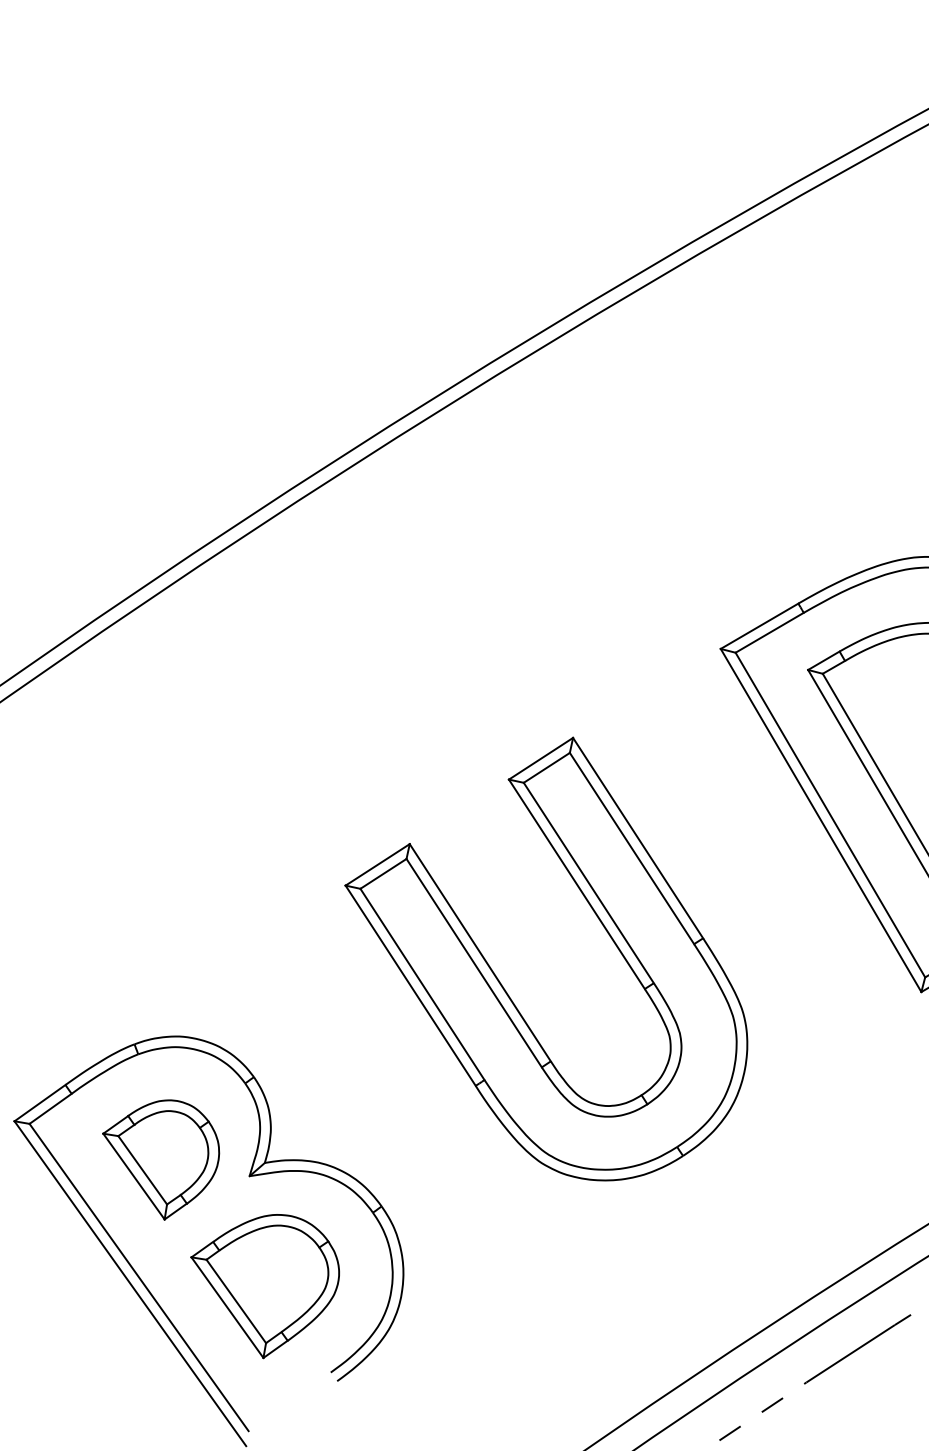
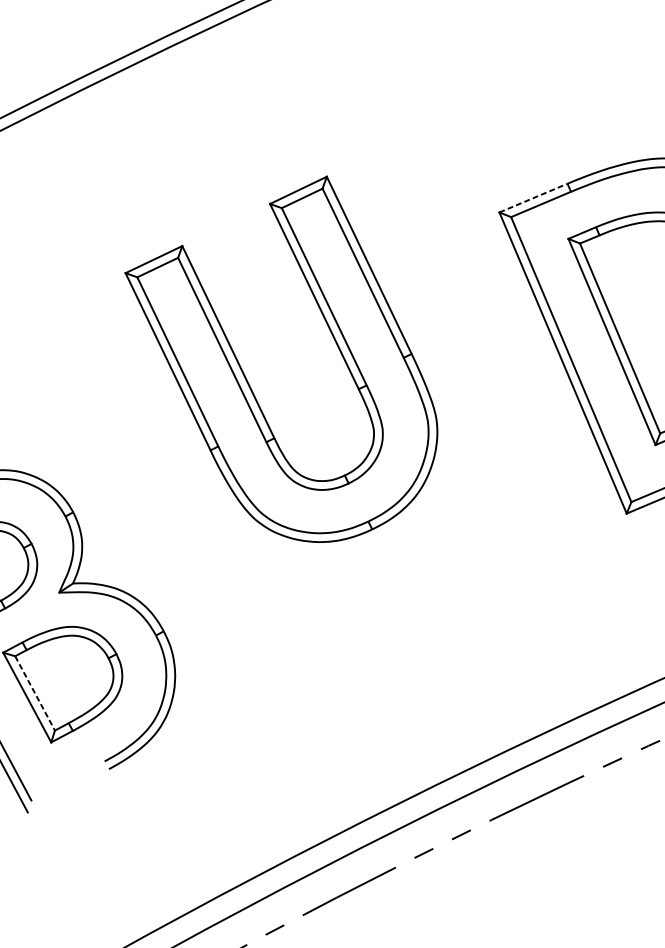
line: (759, 626) -> (533, 198), solid -> dashed
part: (502, 984) -> (243, 370), moved
line: (236, 1301) -> (35, 693), solid -> dashed

